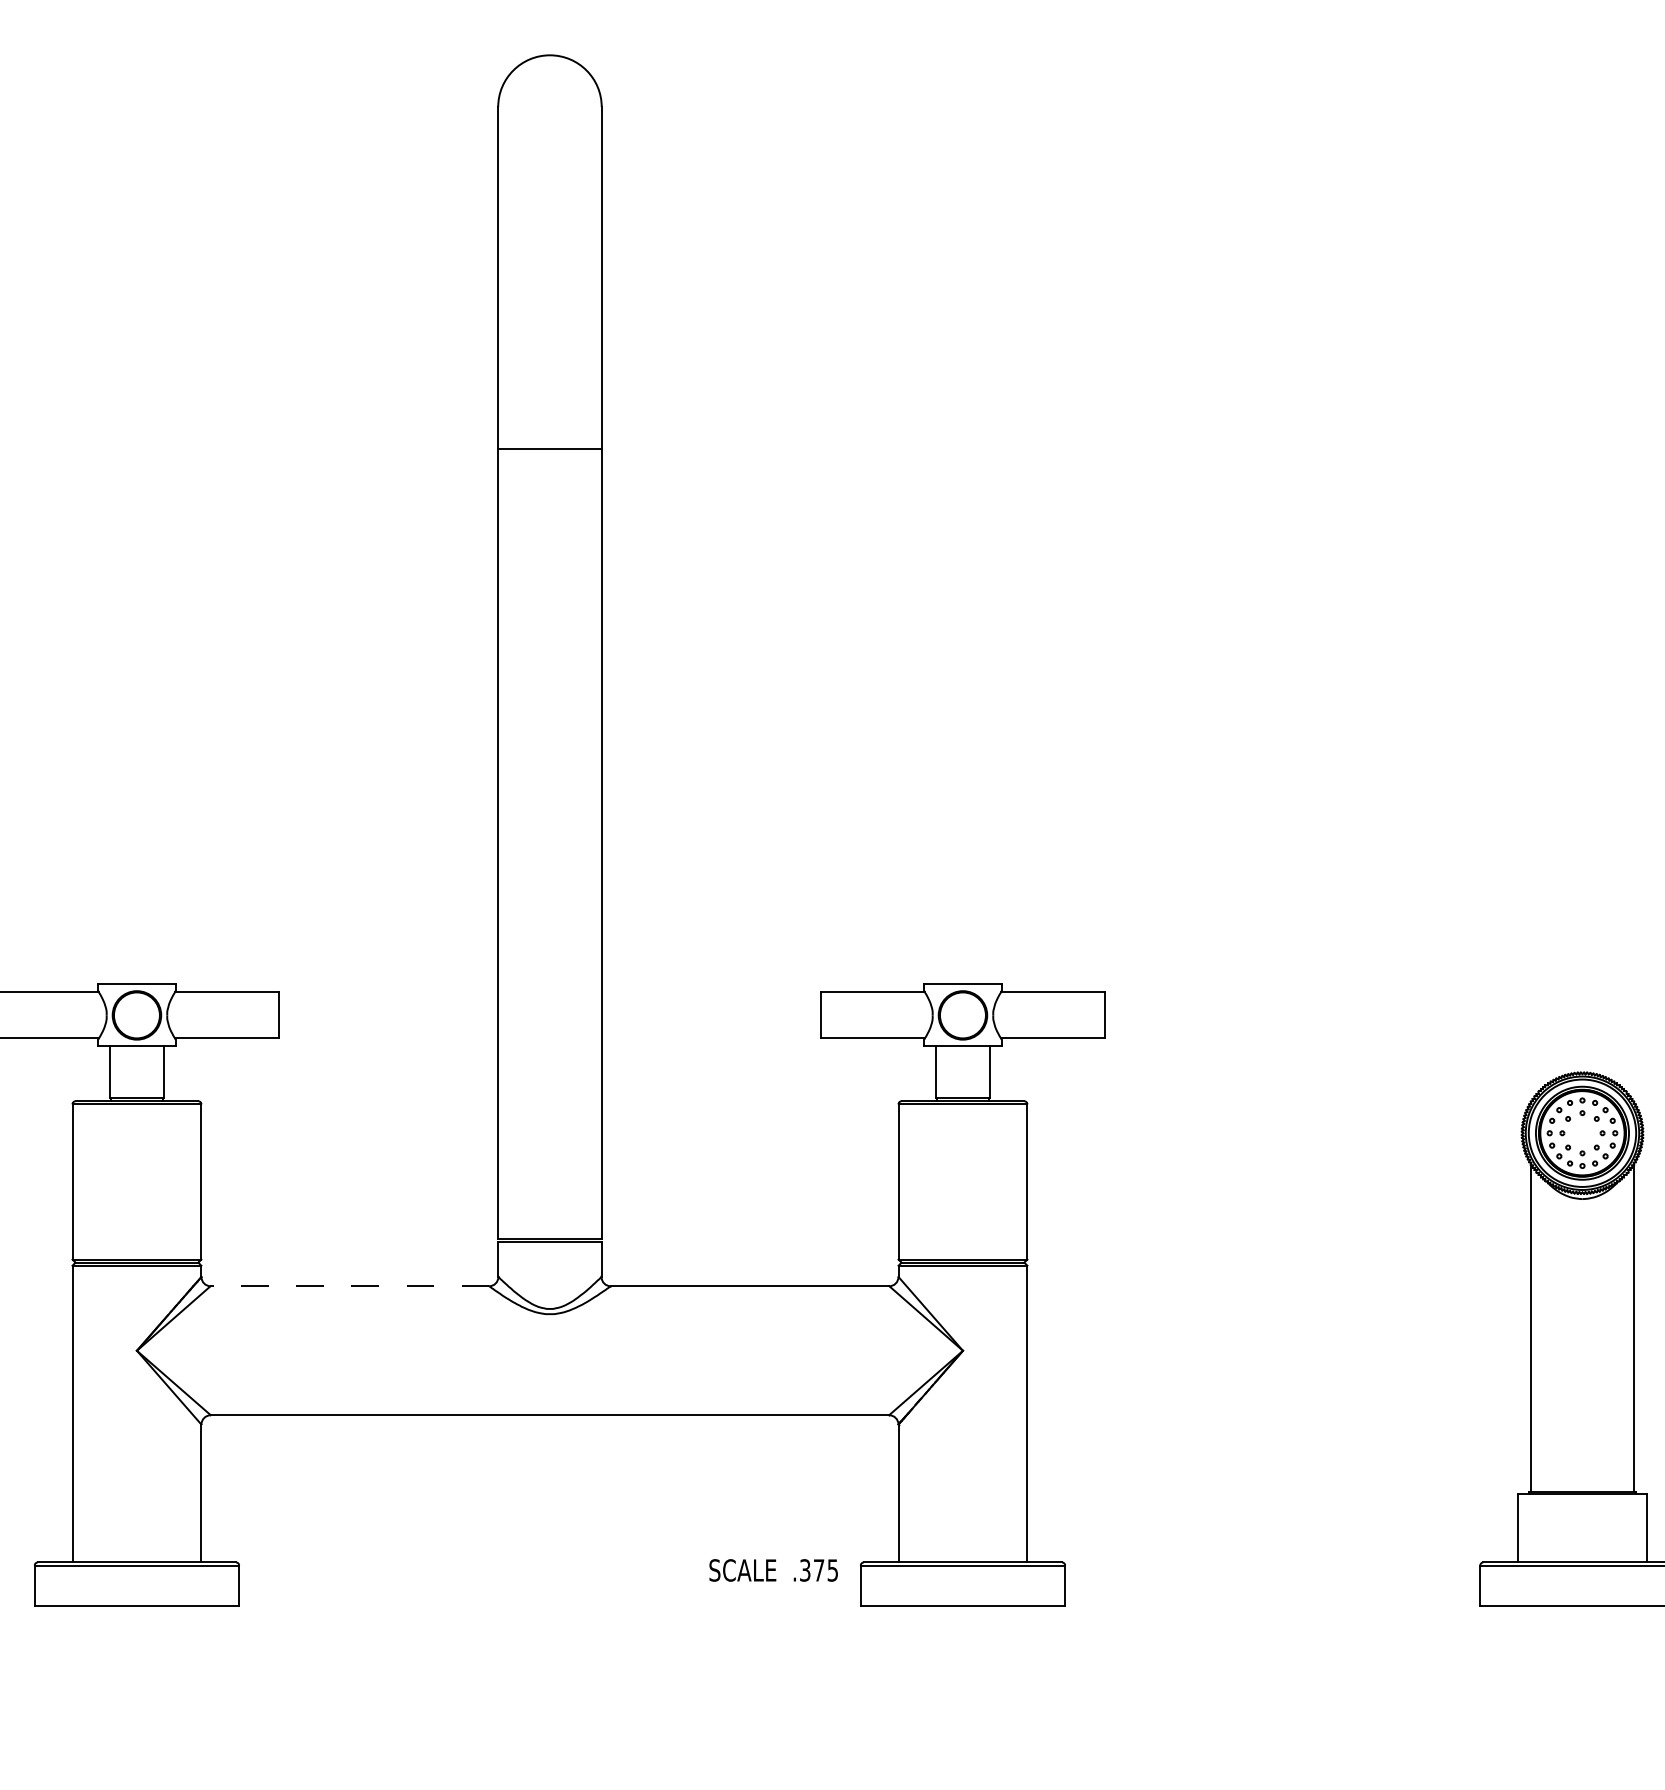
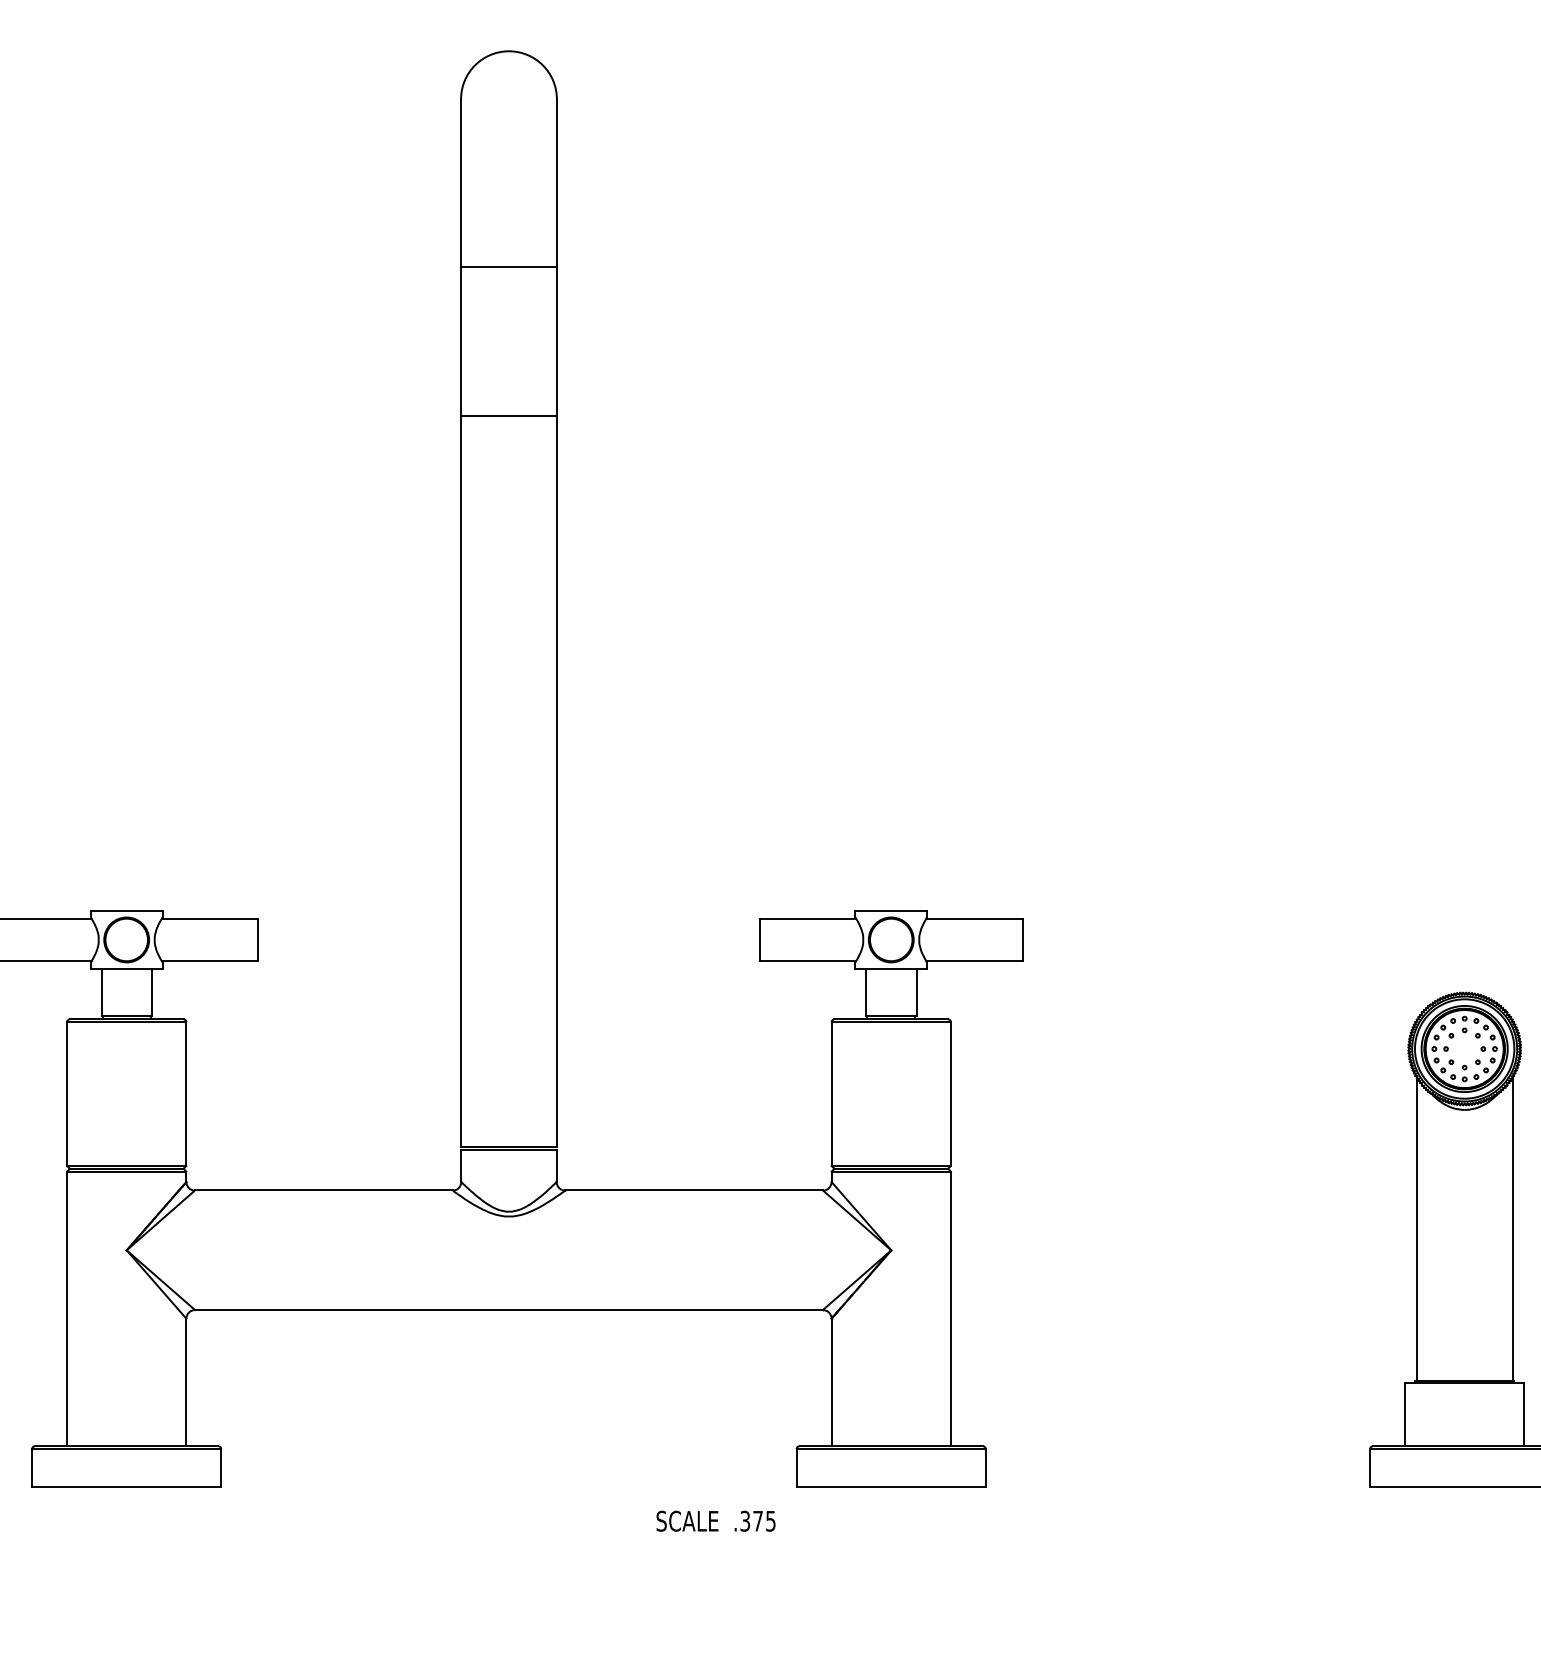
line: (549, 287) -> (508, 266), added
line: (349, 1286) -> (323, 1190), dashed -> solid
text: (773, 1570) -> (715, 1521), moved

